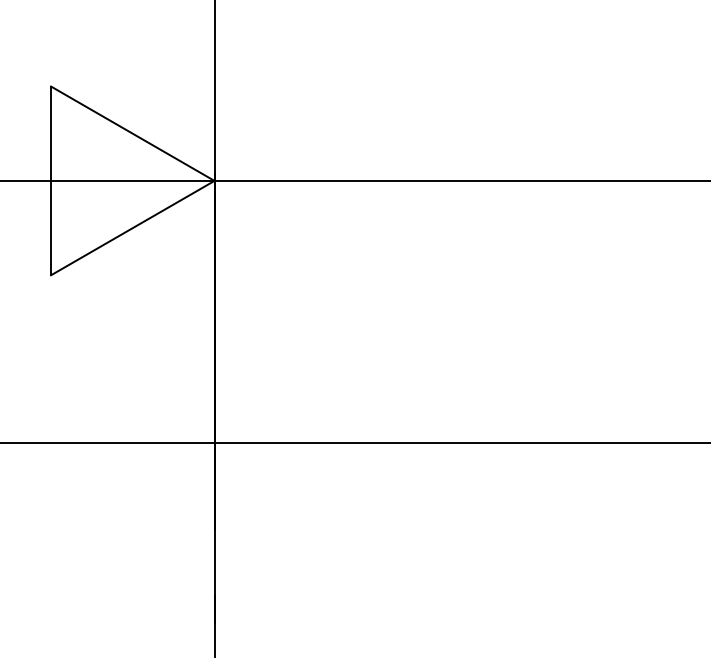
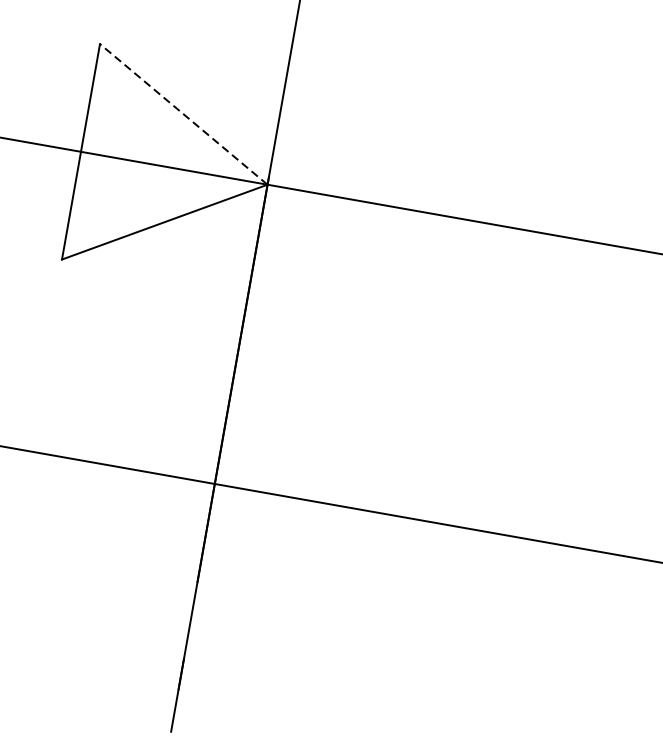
line: (132, 133) -> (183, 114), solid -> dashed

